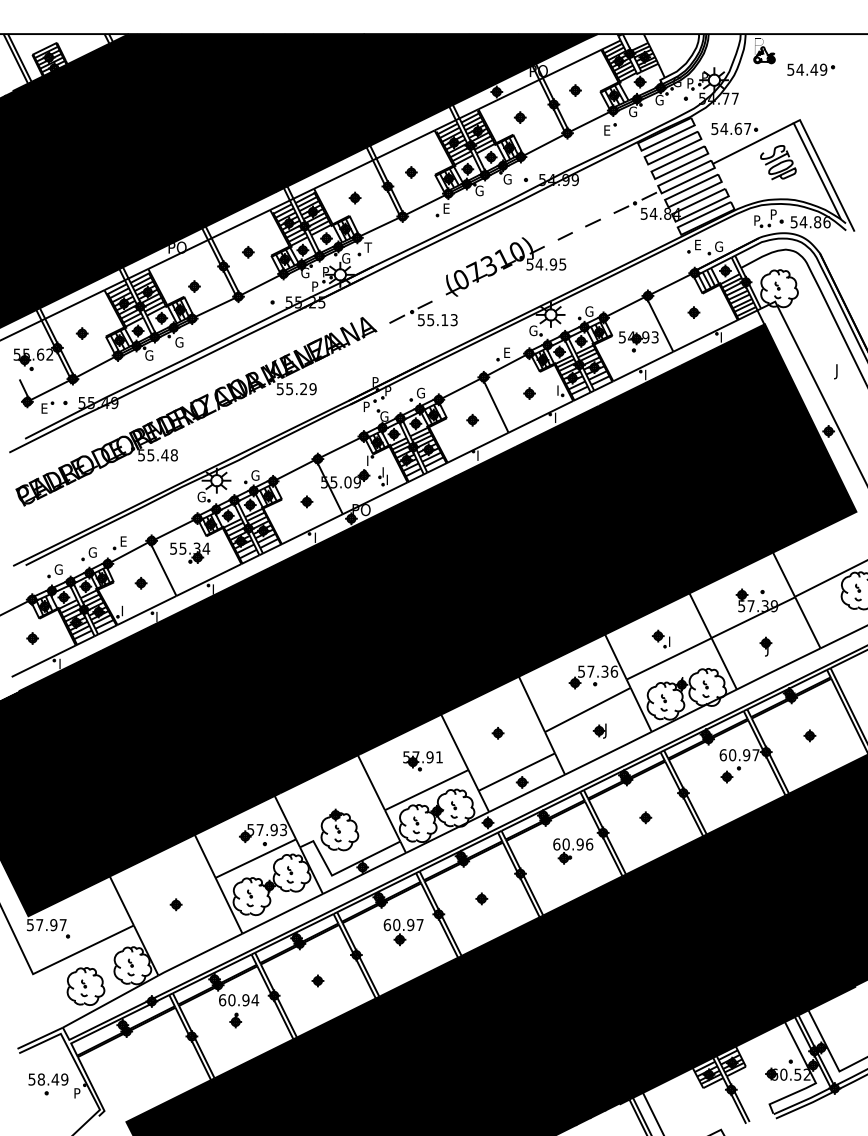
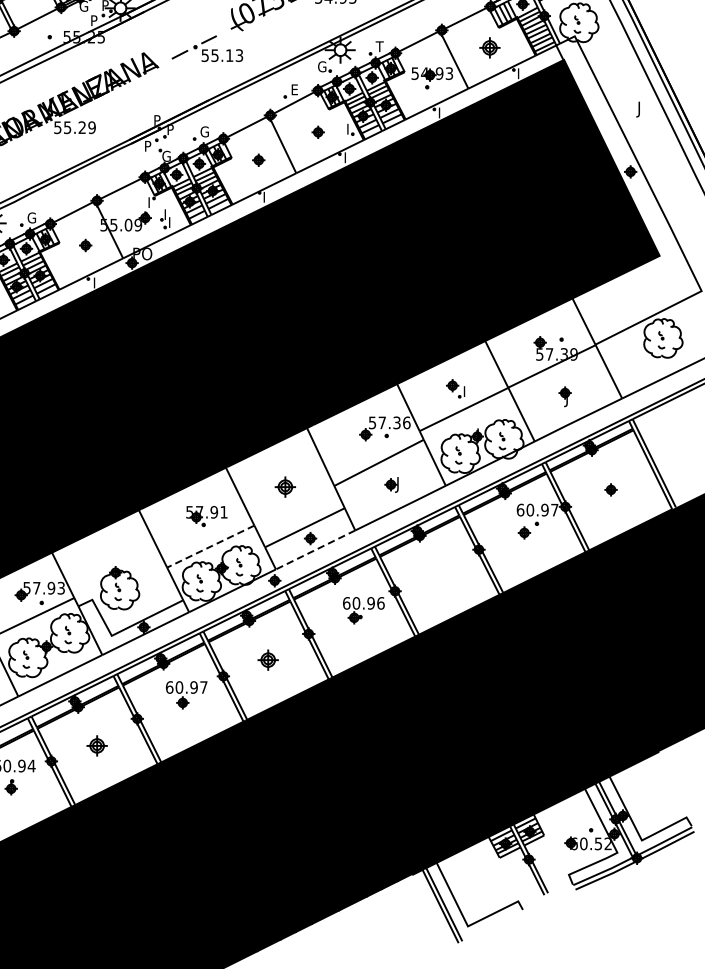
text: (588, 311) -> (379, 46), G -> T
part: (693, 312) -> (489, 47), size x1.6
part: (497, 733) -> (284, 487), size x1.6
line: (426, 790) -> (210, 546), solid -> dashed
line: (526, 793) -> (315, 550), solid -> dashed
part: (645, 817) -> (439, 575), removed
part: (481, 898) -> (268, 659), size x1.6
part: (317, 980) -> (96, 745), size x1.6

